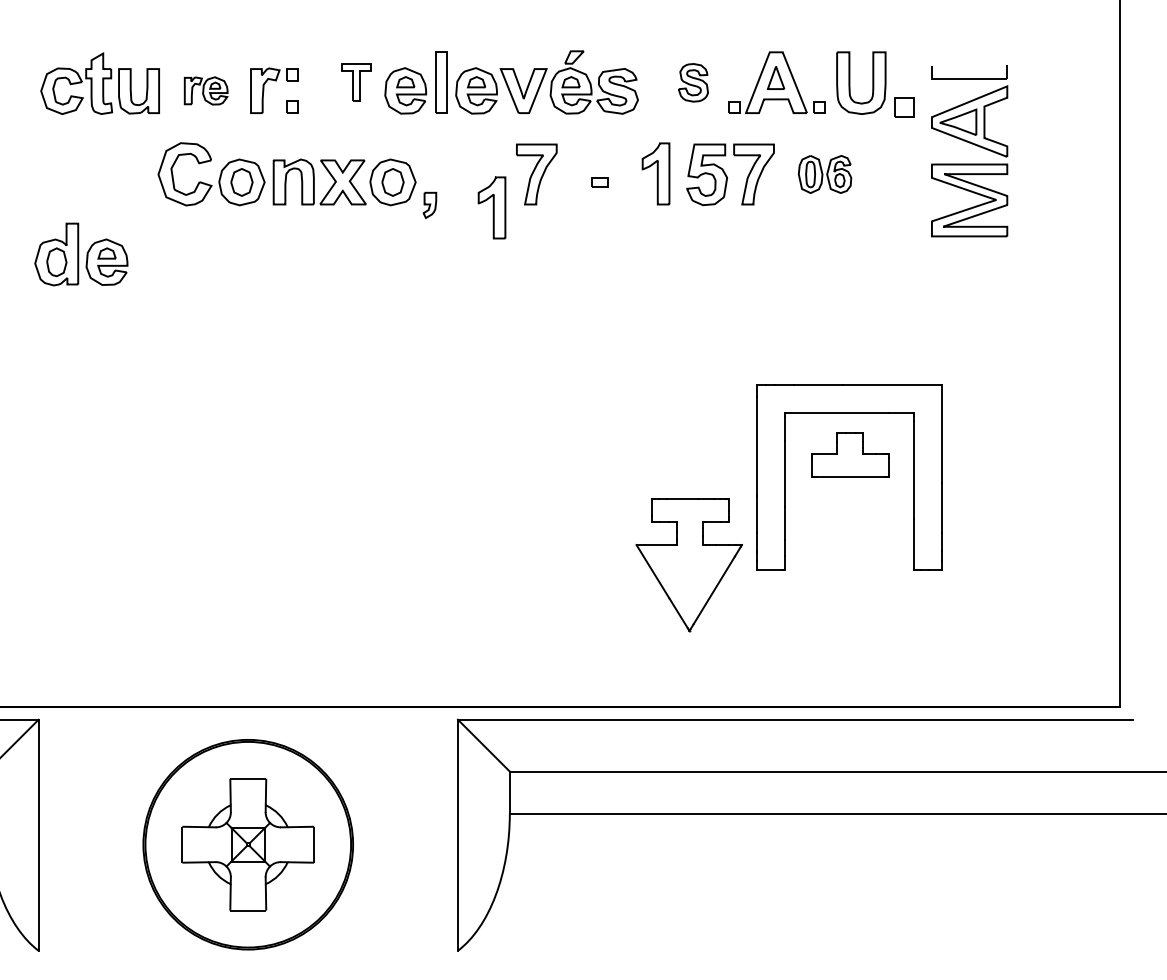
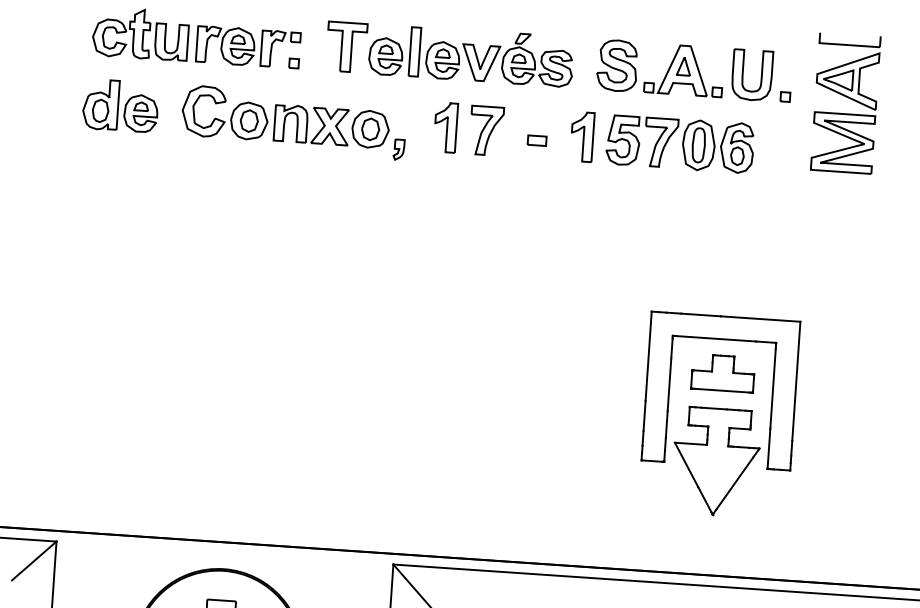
part: (356, 82) -> (346, 47), size x1.67
part: (693, 82) -> (617, 65), size x1.67
part: (205, 90) -> (225, 45), size x1.67
part: (903, 107) -> (784, 97), size x0.62
part: (971, 144) -> (847, 98), moved
part: (824, 174) -> (717, 146), size x1.67
part: (600, 182) -> (537, 140), size x1.43
part: (491, 207) -> (445, 127), moved
part: (81, 254) -> (120, 105), moved
part: (688, 565) -> (715, 462), moved

